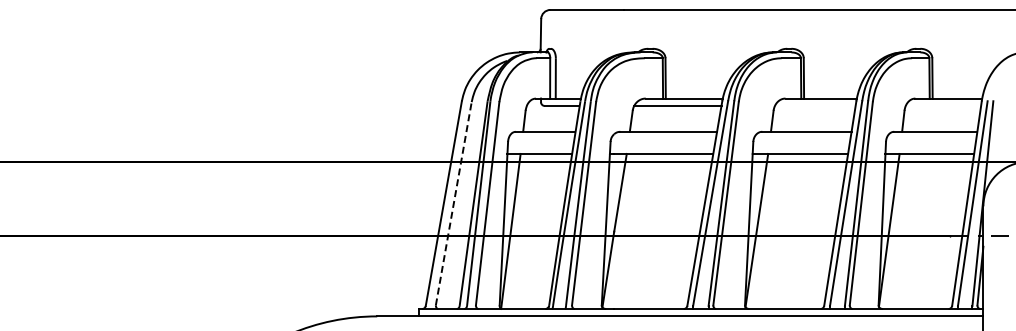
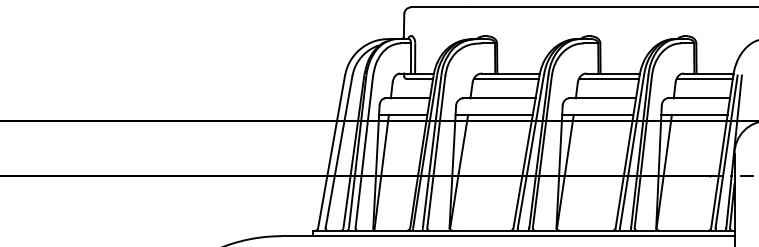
line: (814, 105) -> (608, 78), added
line: (943, 105) -> (704, 78), added
line: (453, 203) -> (338, 151), dashed -> solid

